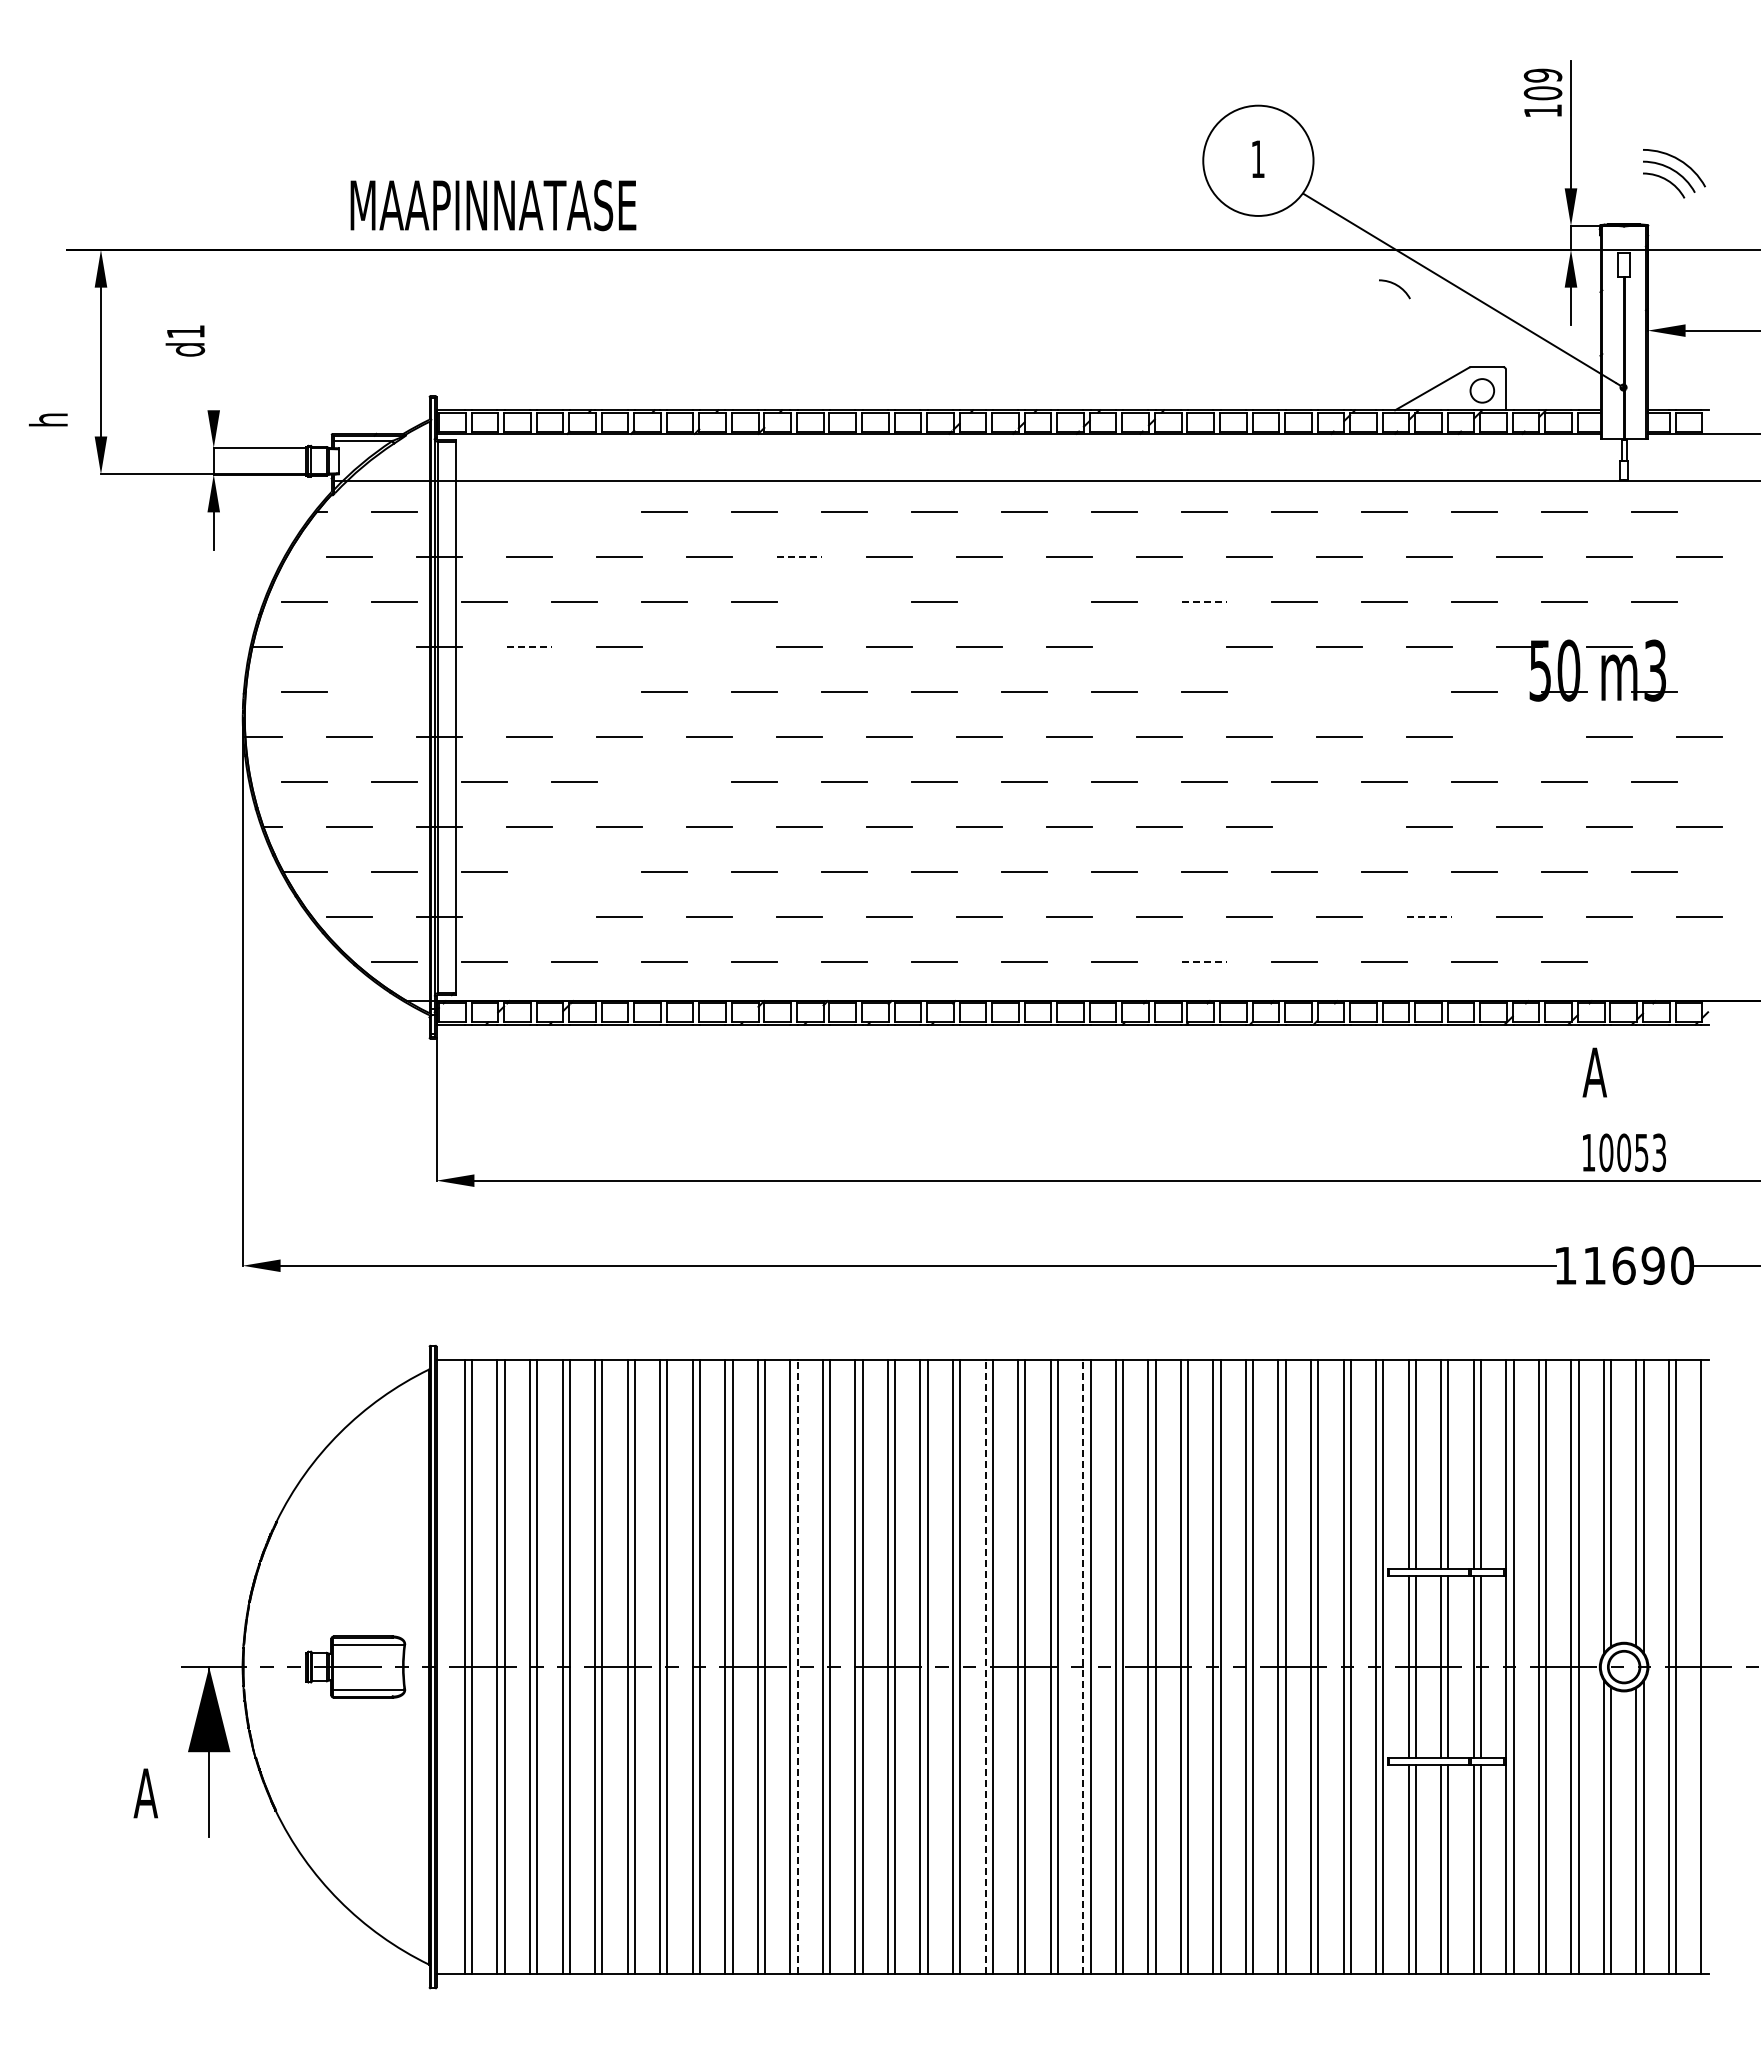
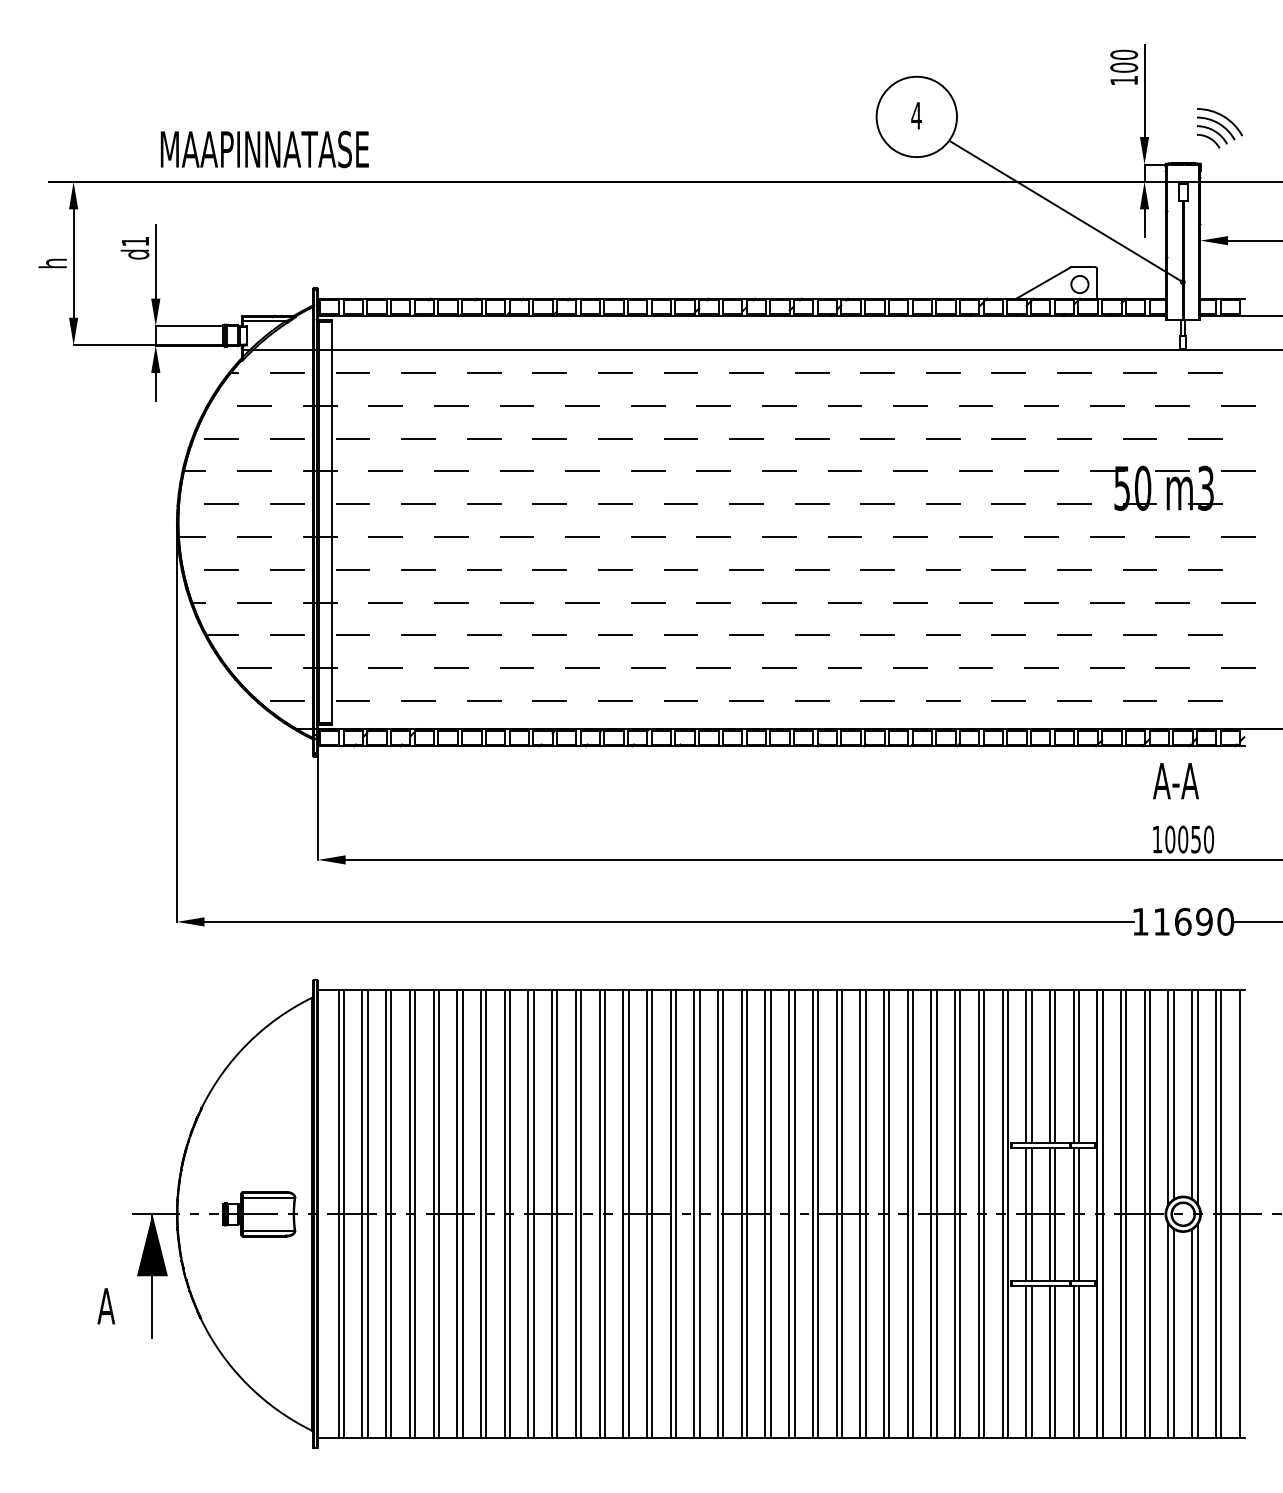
text: (1543, 75) -> (1124, 54), 109 -> 100
text: (1257, 158) -> (916, 115), 1 -> 4
text: (493, 205) -> (264, 149), moved
arc: (1396, 286) -> (1209, 139), moved
line: (213, 359) -> (155, 261), added
text: (48, 419) -> (52, 263), moved
line: (483, 512) -> (352, 373), added
line: (573, 512) -> (417, 373), added
line: (799, 557) -> (582, 405), dashed -> solid
line: (844, 602) -> (615, 438), added
line: (1024, 602) -> (746, 438), added
line: (1204, 602) -> (877, 438), dashed -> solid
line: (348, 647) -> (253, 471), added
line: (529, 647) -> (385, 471), dashed -> solid
line: (709, 647) -> (516, 471), added
line: (1159, 647) -> (844, 471), added
line: (1699, 647) -> (1238, 471), added
line: (394, 691) -> (287, 503), added
line: (483, 692) -> (352, 504), added
line: (573, 692) -> (417, 504), added
line: (1294, 692) -> (943, 504), added
line: (1384, 692) -> (1008, 504), added
line: (1519, 737) -> (1107, 537), added
line: (664, 782) -> (484, 569), added
line: (1339, 827) -> (975, 602), added
line: (573, 872) -> (417, 635), added
line: (529, 916) -> (385, 667), added
line: (1429, 917) -> (1041, 668), dashed -> solid
line: (1204, 962) -> (877, 700), dashed -> solid
line: (1654, 962) -> (1205, 700), added
text: (1627, 1072) -> (1185, 781), A -> A-A
text: (1659, 1152) -> (1209, 839), 10053 -> 10050
line: (797, 1666) -> (581, 1213), dashed -> solid
line: (985, 1666) -> (717, 1213), dashed -> solid
line: (1083, 1666) -> (789, 1213), dashed -> solid

